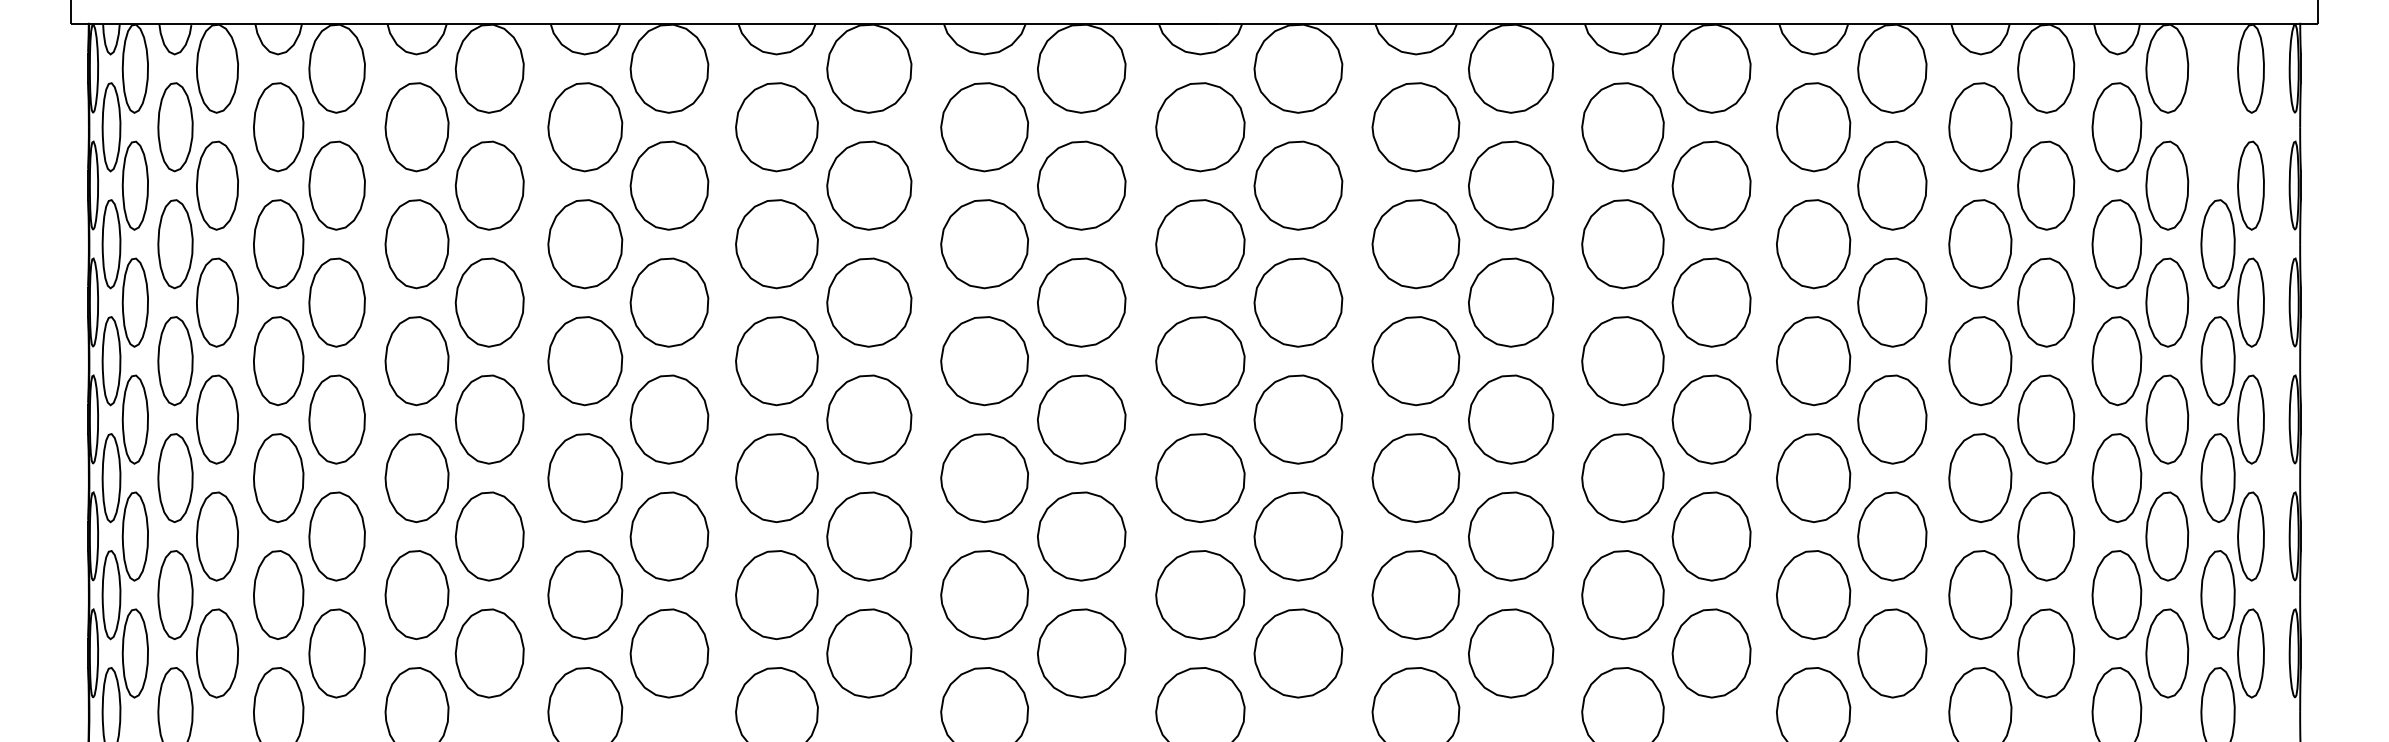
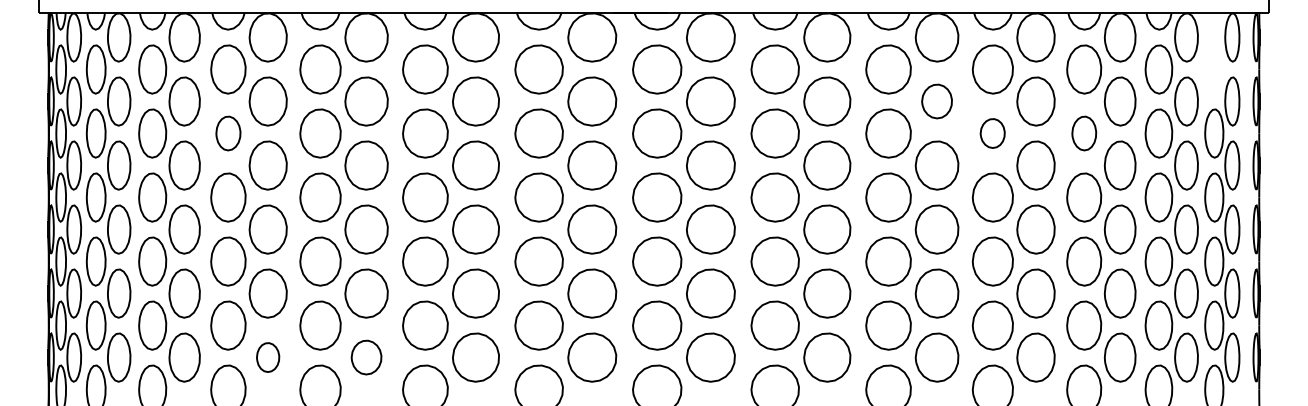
part: (1710, 185) -> (936, 101), size x0.7
part: (417, 244) -> (228, 133), size x0.7
part: (1812, 244) -> (992, 133), size x0.6
part: (1980, 244) -> (1084, 133), size x0.7
part: (488, 653) -> (267, 357), size x0.6
part: (669, 653) -> (366, 357), size x0.7

